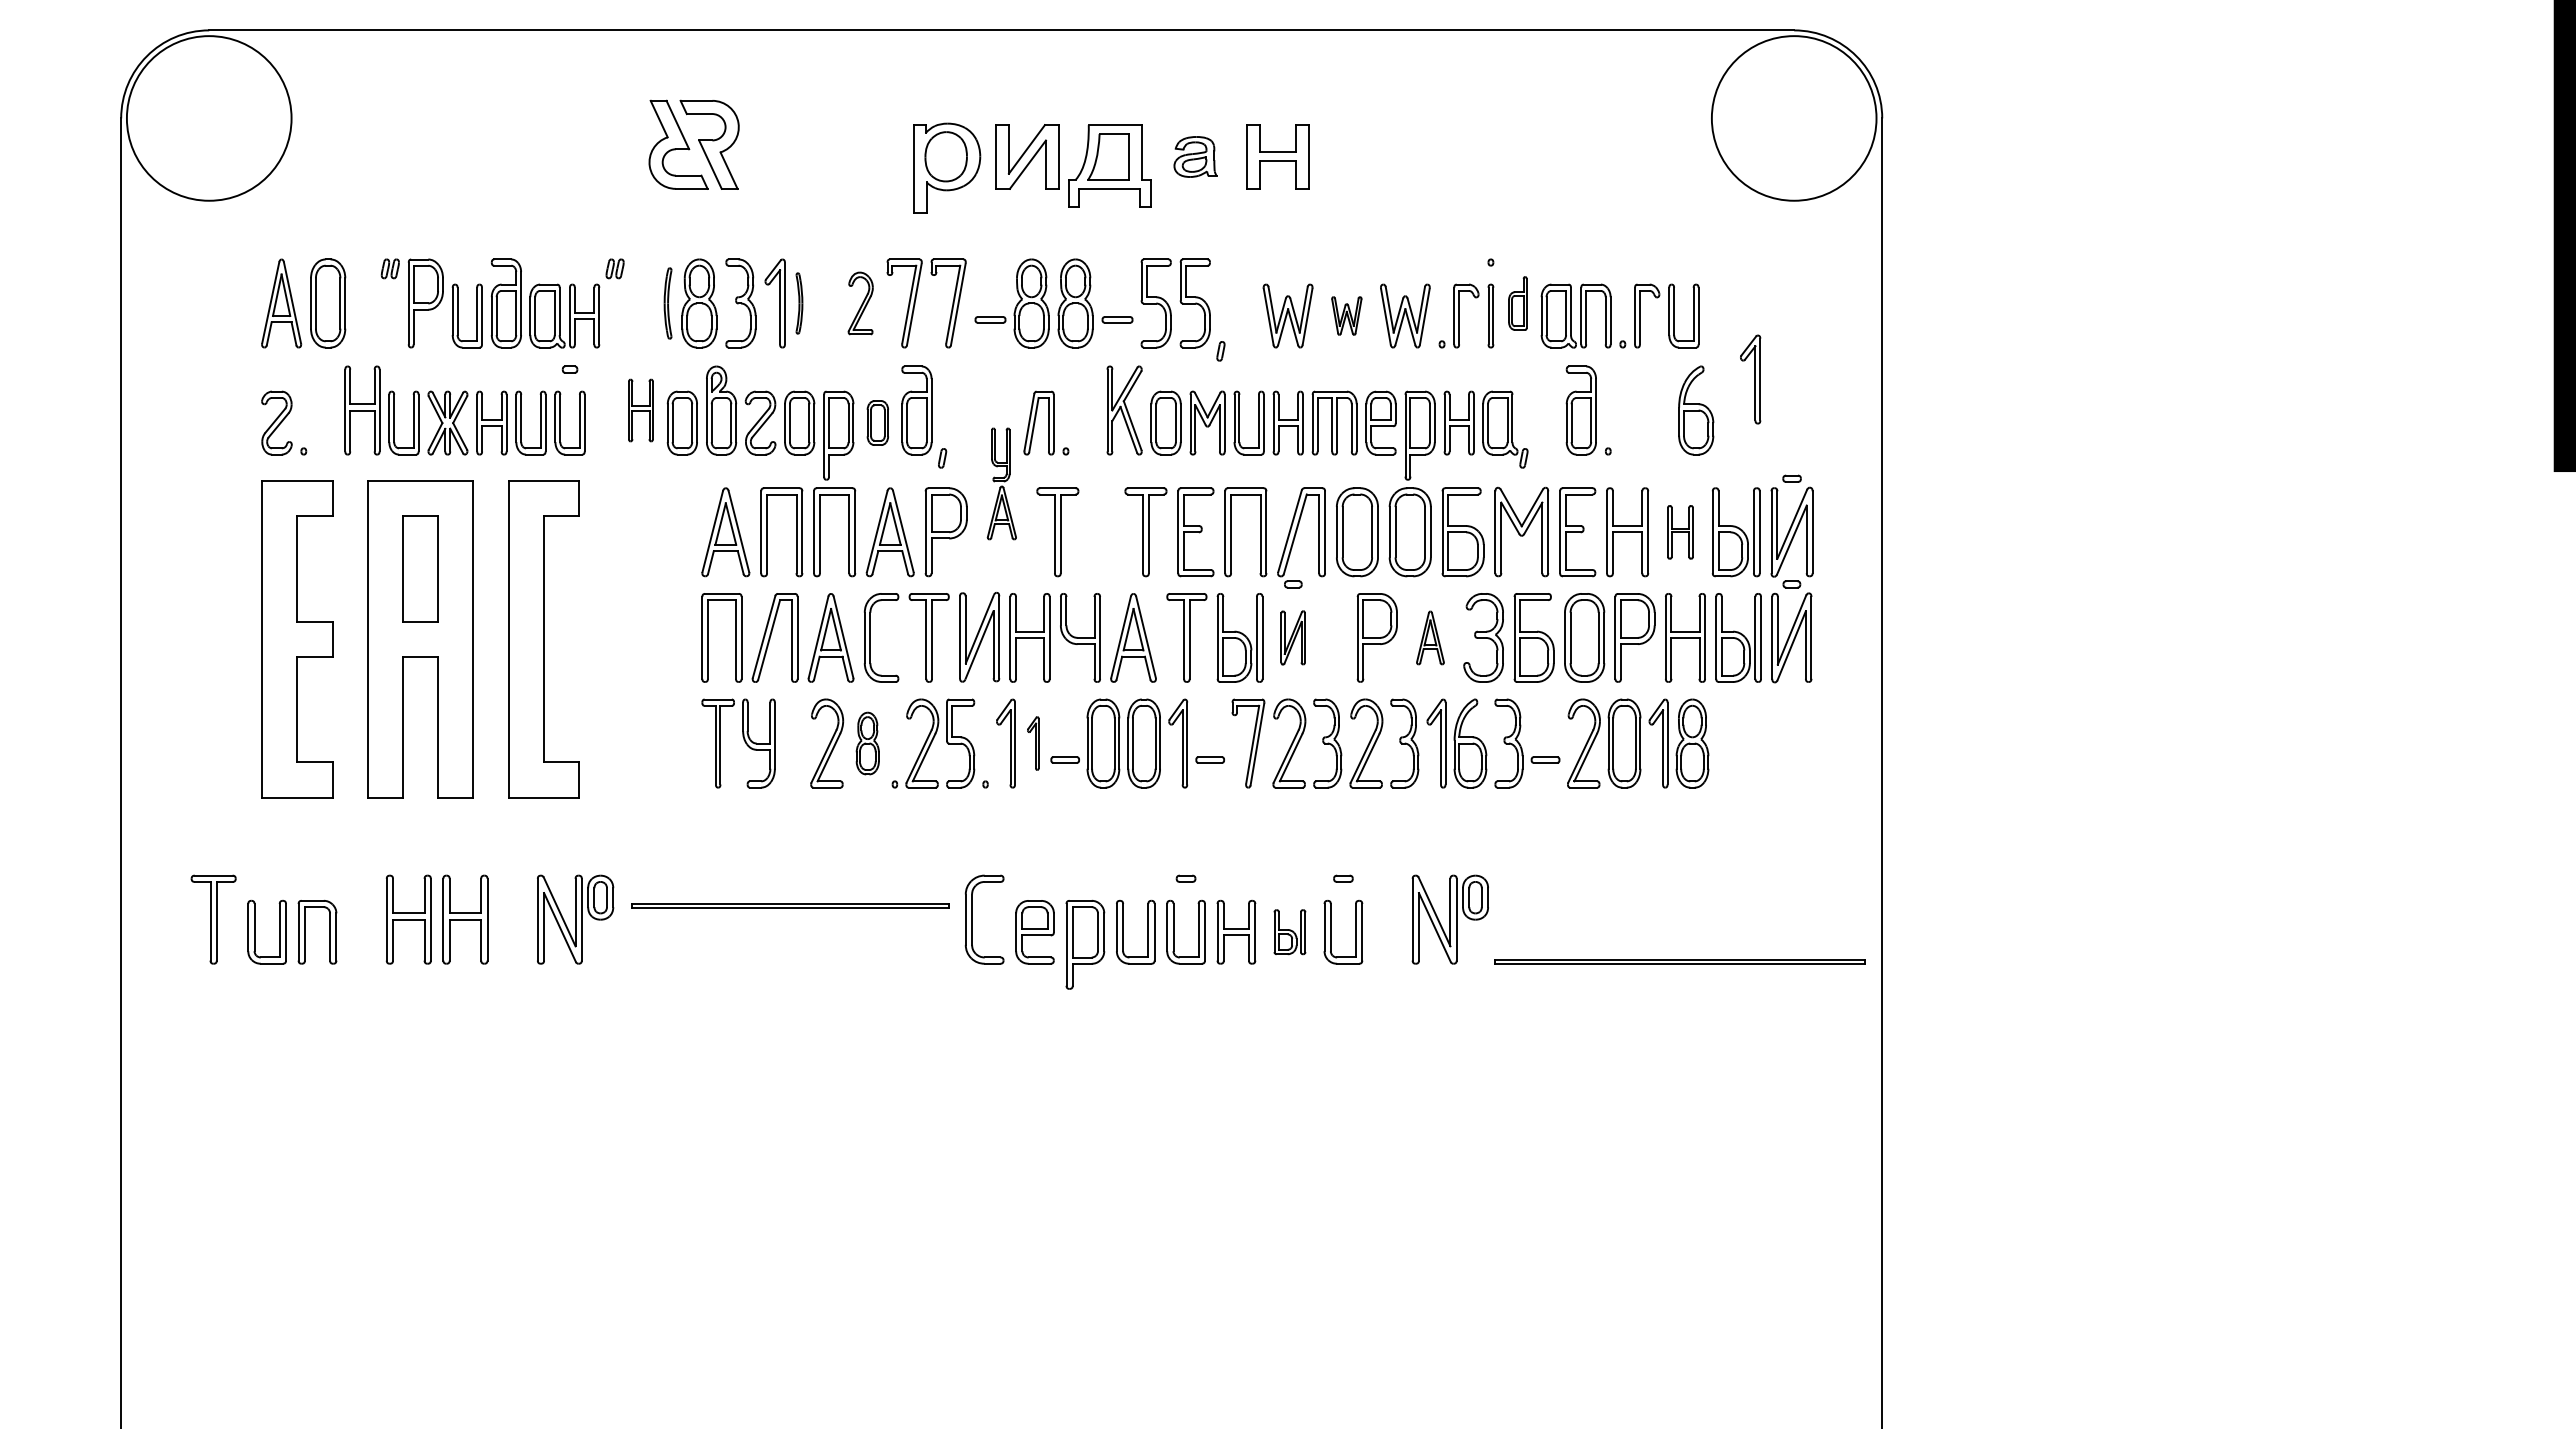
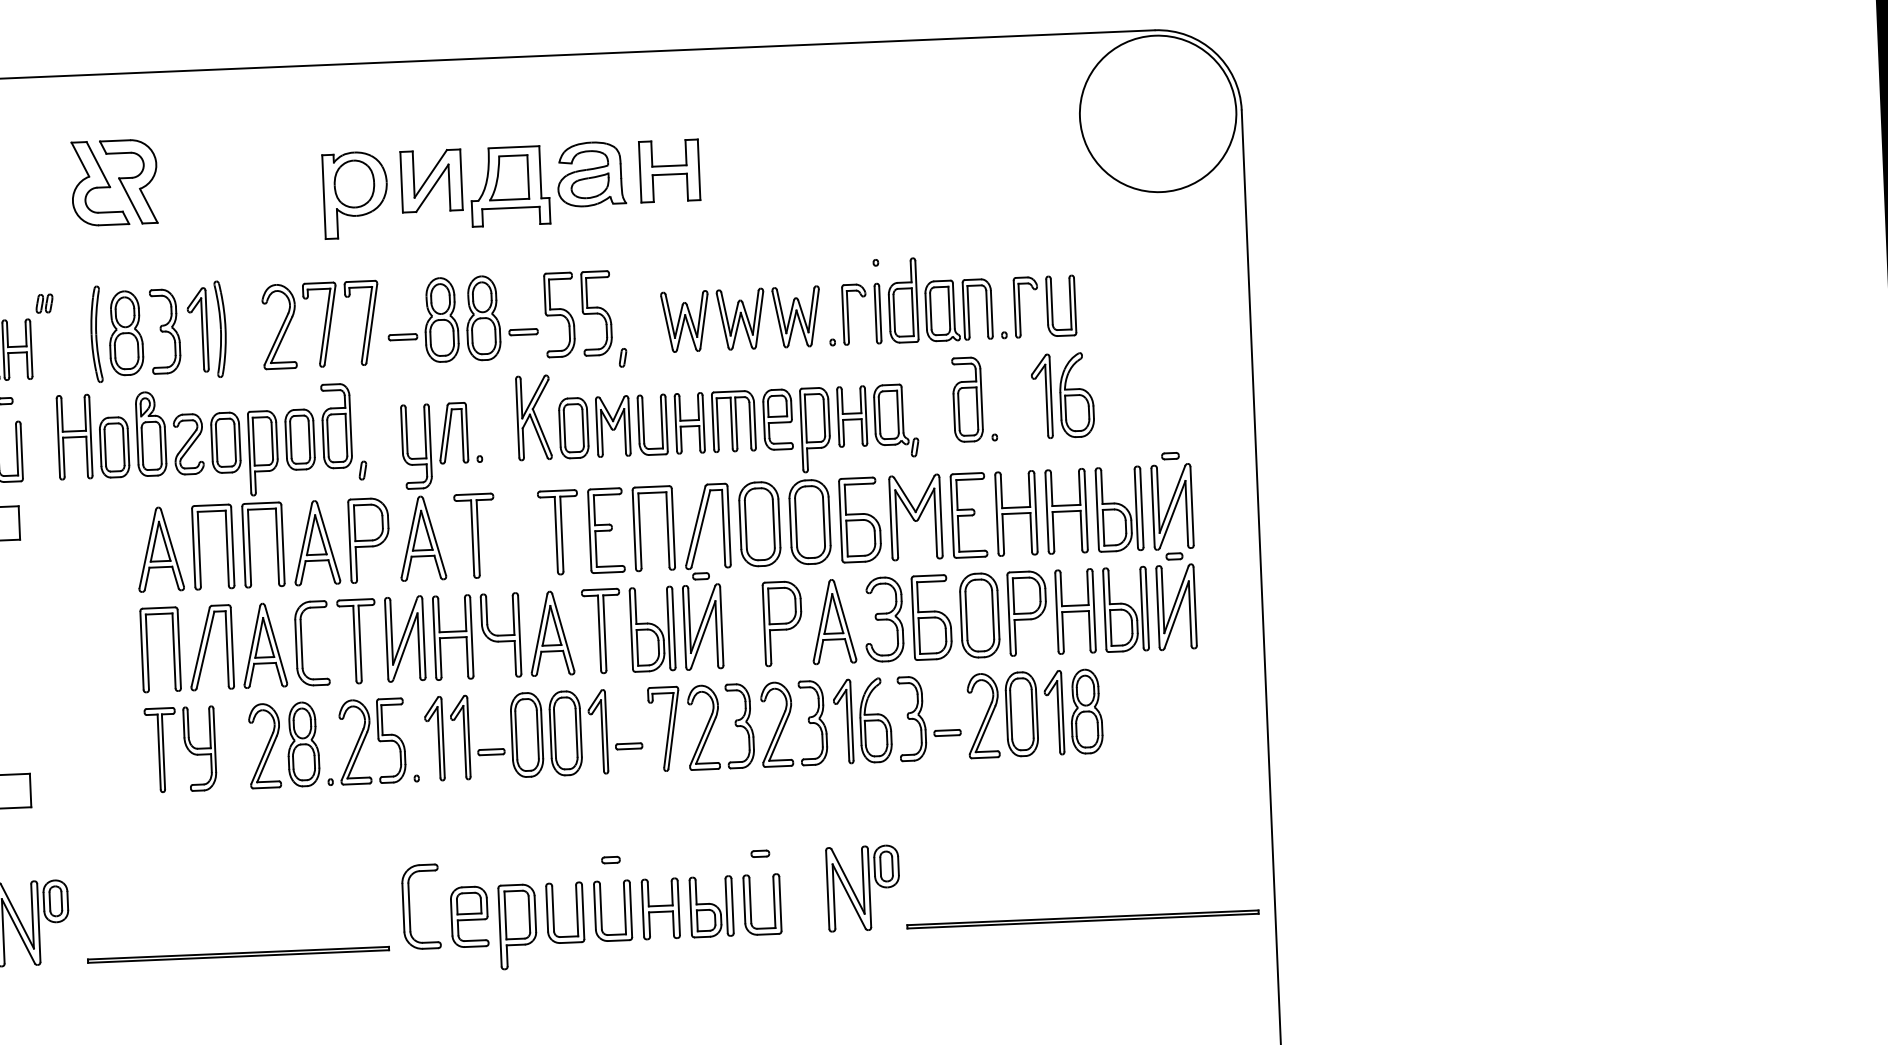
part: (1195, 156) -> (591, 173), size x1.67
part: (667, 303) -> (95, 334), size x1.43
part: (799, 303) -> (220, 329), size x1.67
part: (860, 303) -> (278, 326), size x1.43
part: (1517, 303) -> (902, 300), size x1.67
part: (1346, 315) -> (740, 318), size x1.67
part: (1750, 379) -> (1041, 396), moved
part: (640, 410) -> (74, 437), size x1.43
part: (877, 422) -> (299, 439), size x1.43
part: (1001, 483) -> (419, 492), size x1.67
part: (1680, 532) -> (1066, 511), size x1.67
part: (1292, 637) -> (702, 626), size x1.67
part: (1430, 637) -> (833, 621), size x1.67
part: (867, 743) -> (303, 744), size x1.43
part: (1033, 743) -> (460, 737), size x1.67
part: (790, 905) -> (238, 954), moved
part: (1289, 931) -> (711, 906), size x1.43

